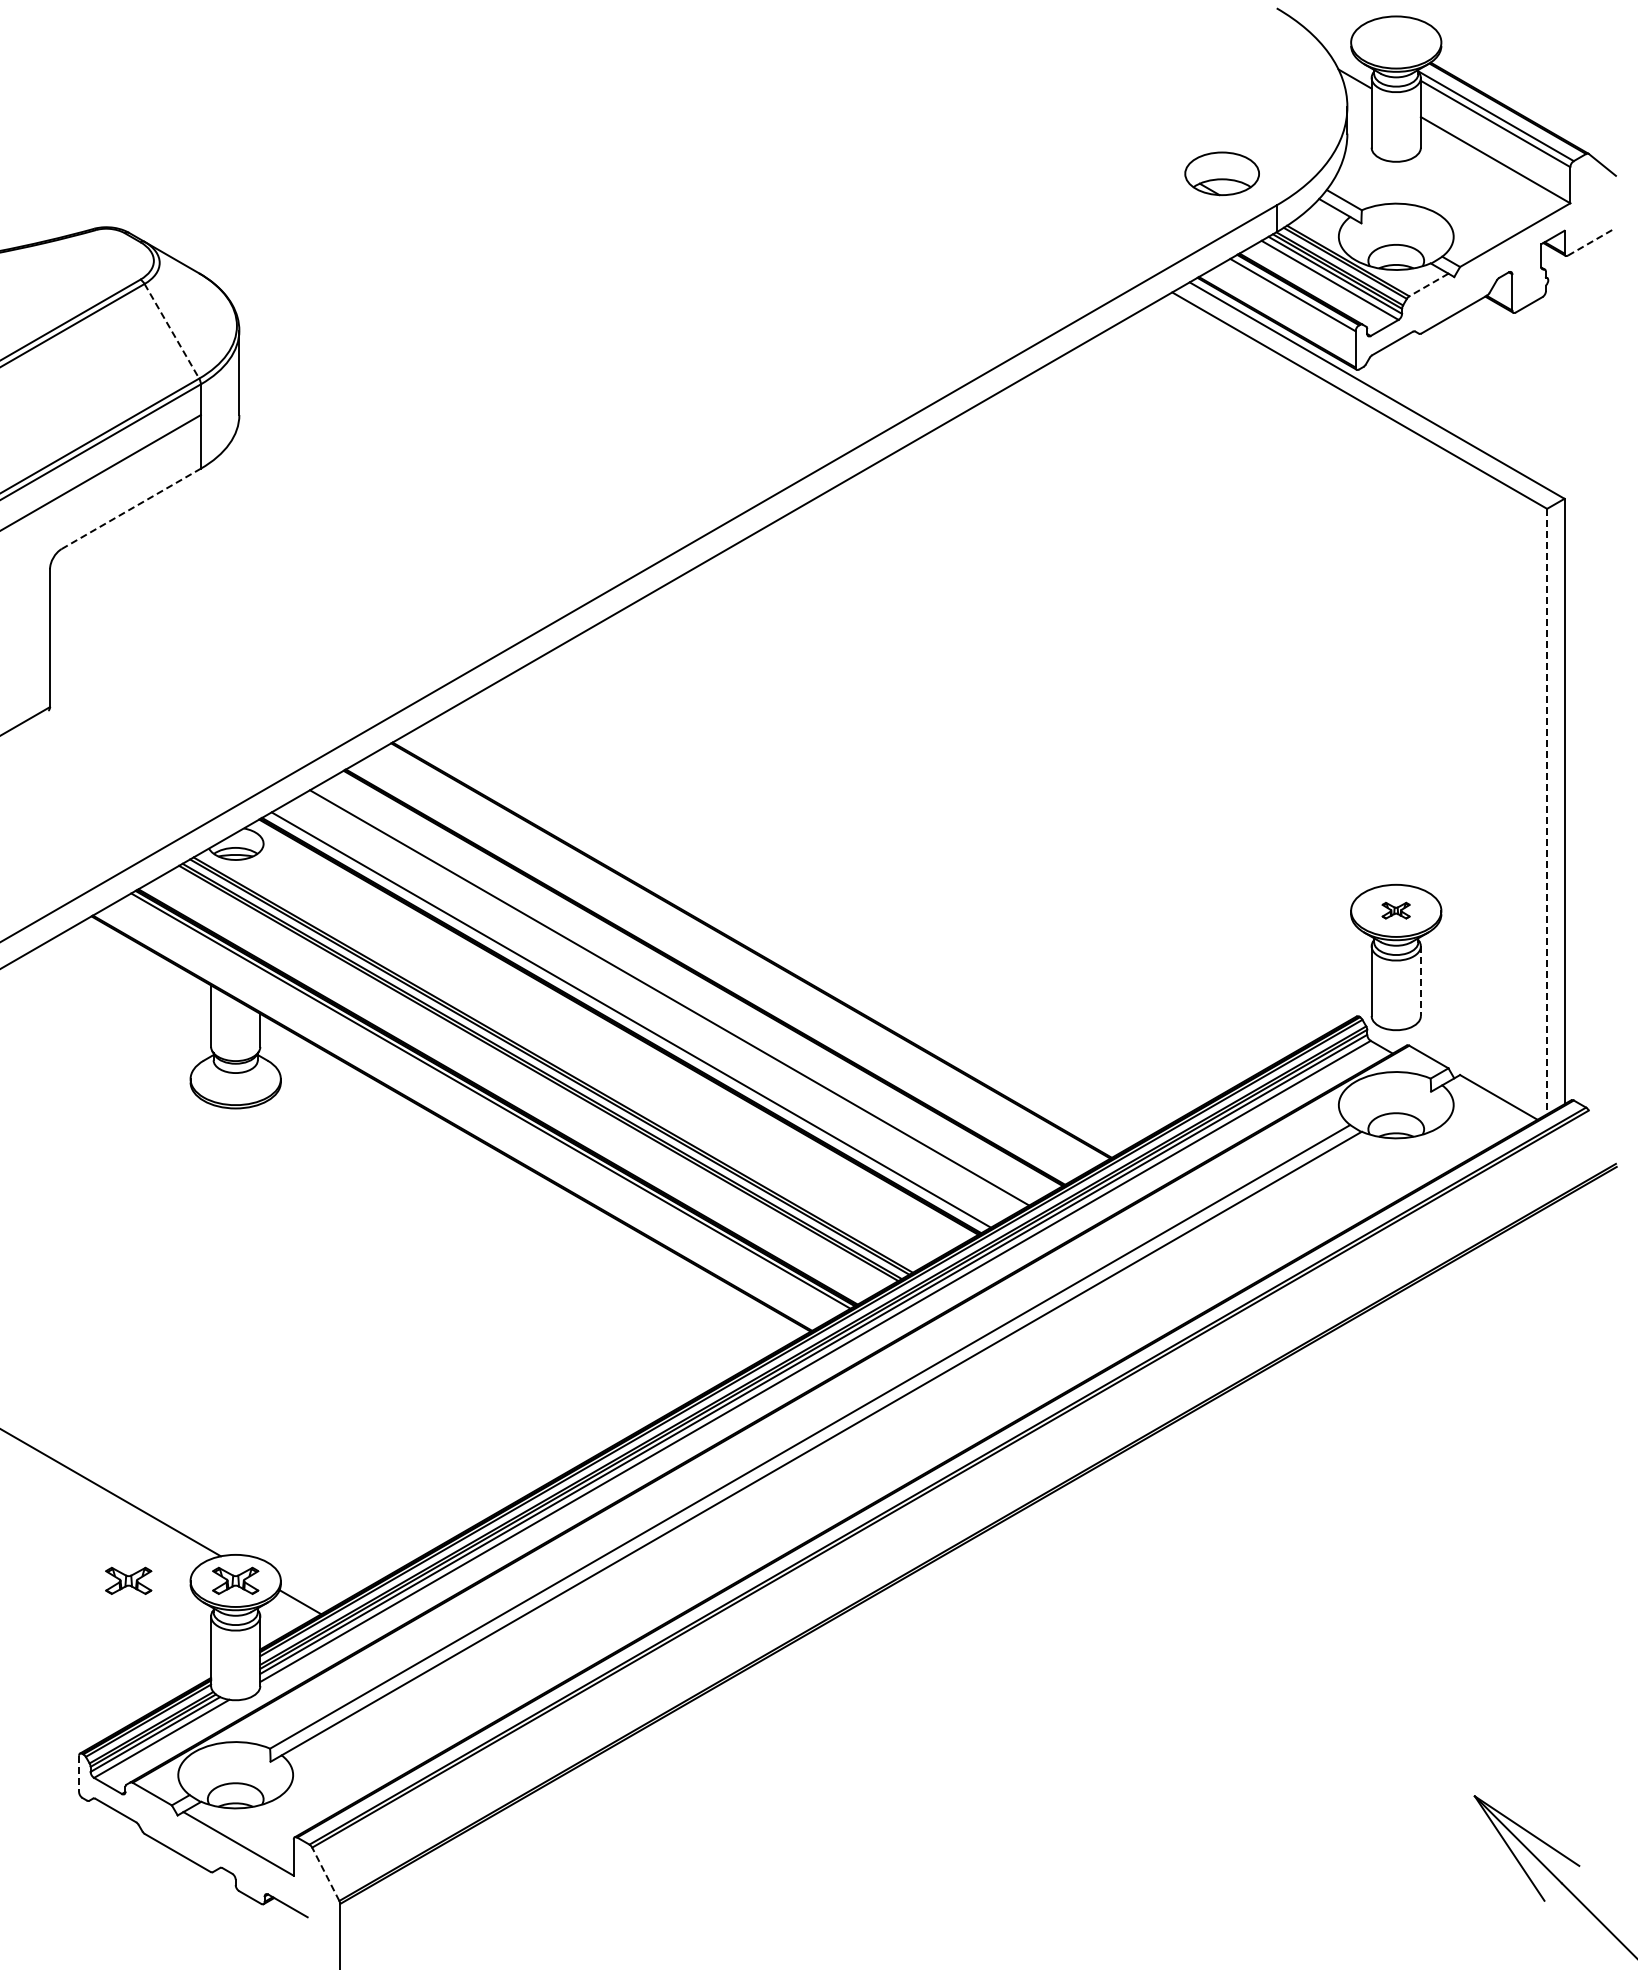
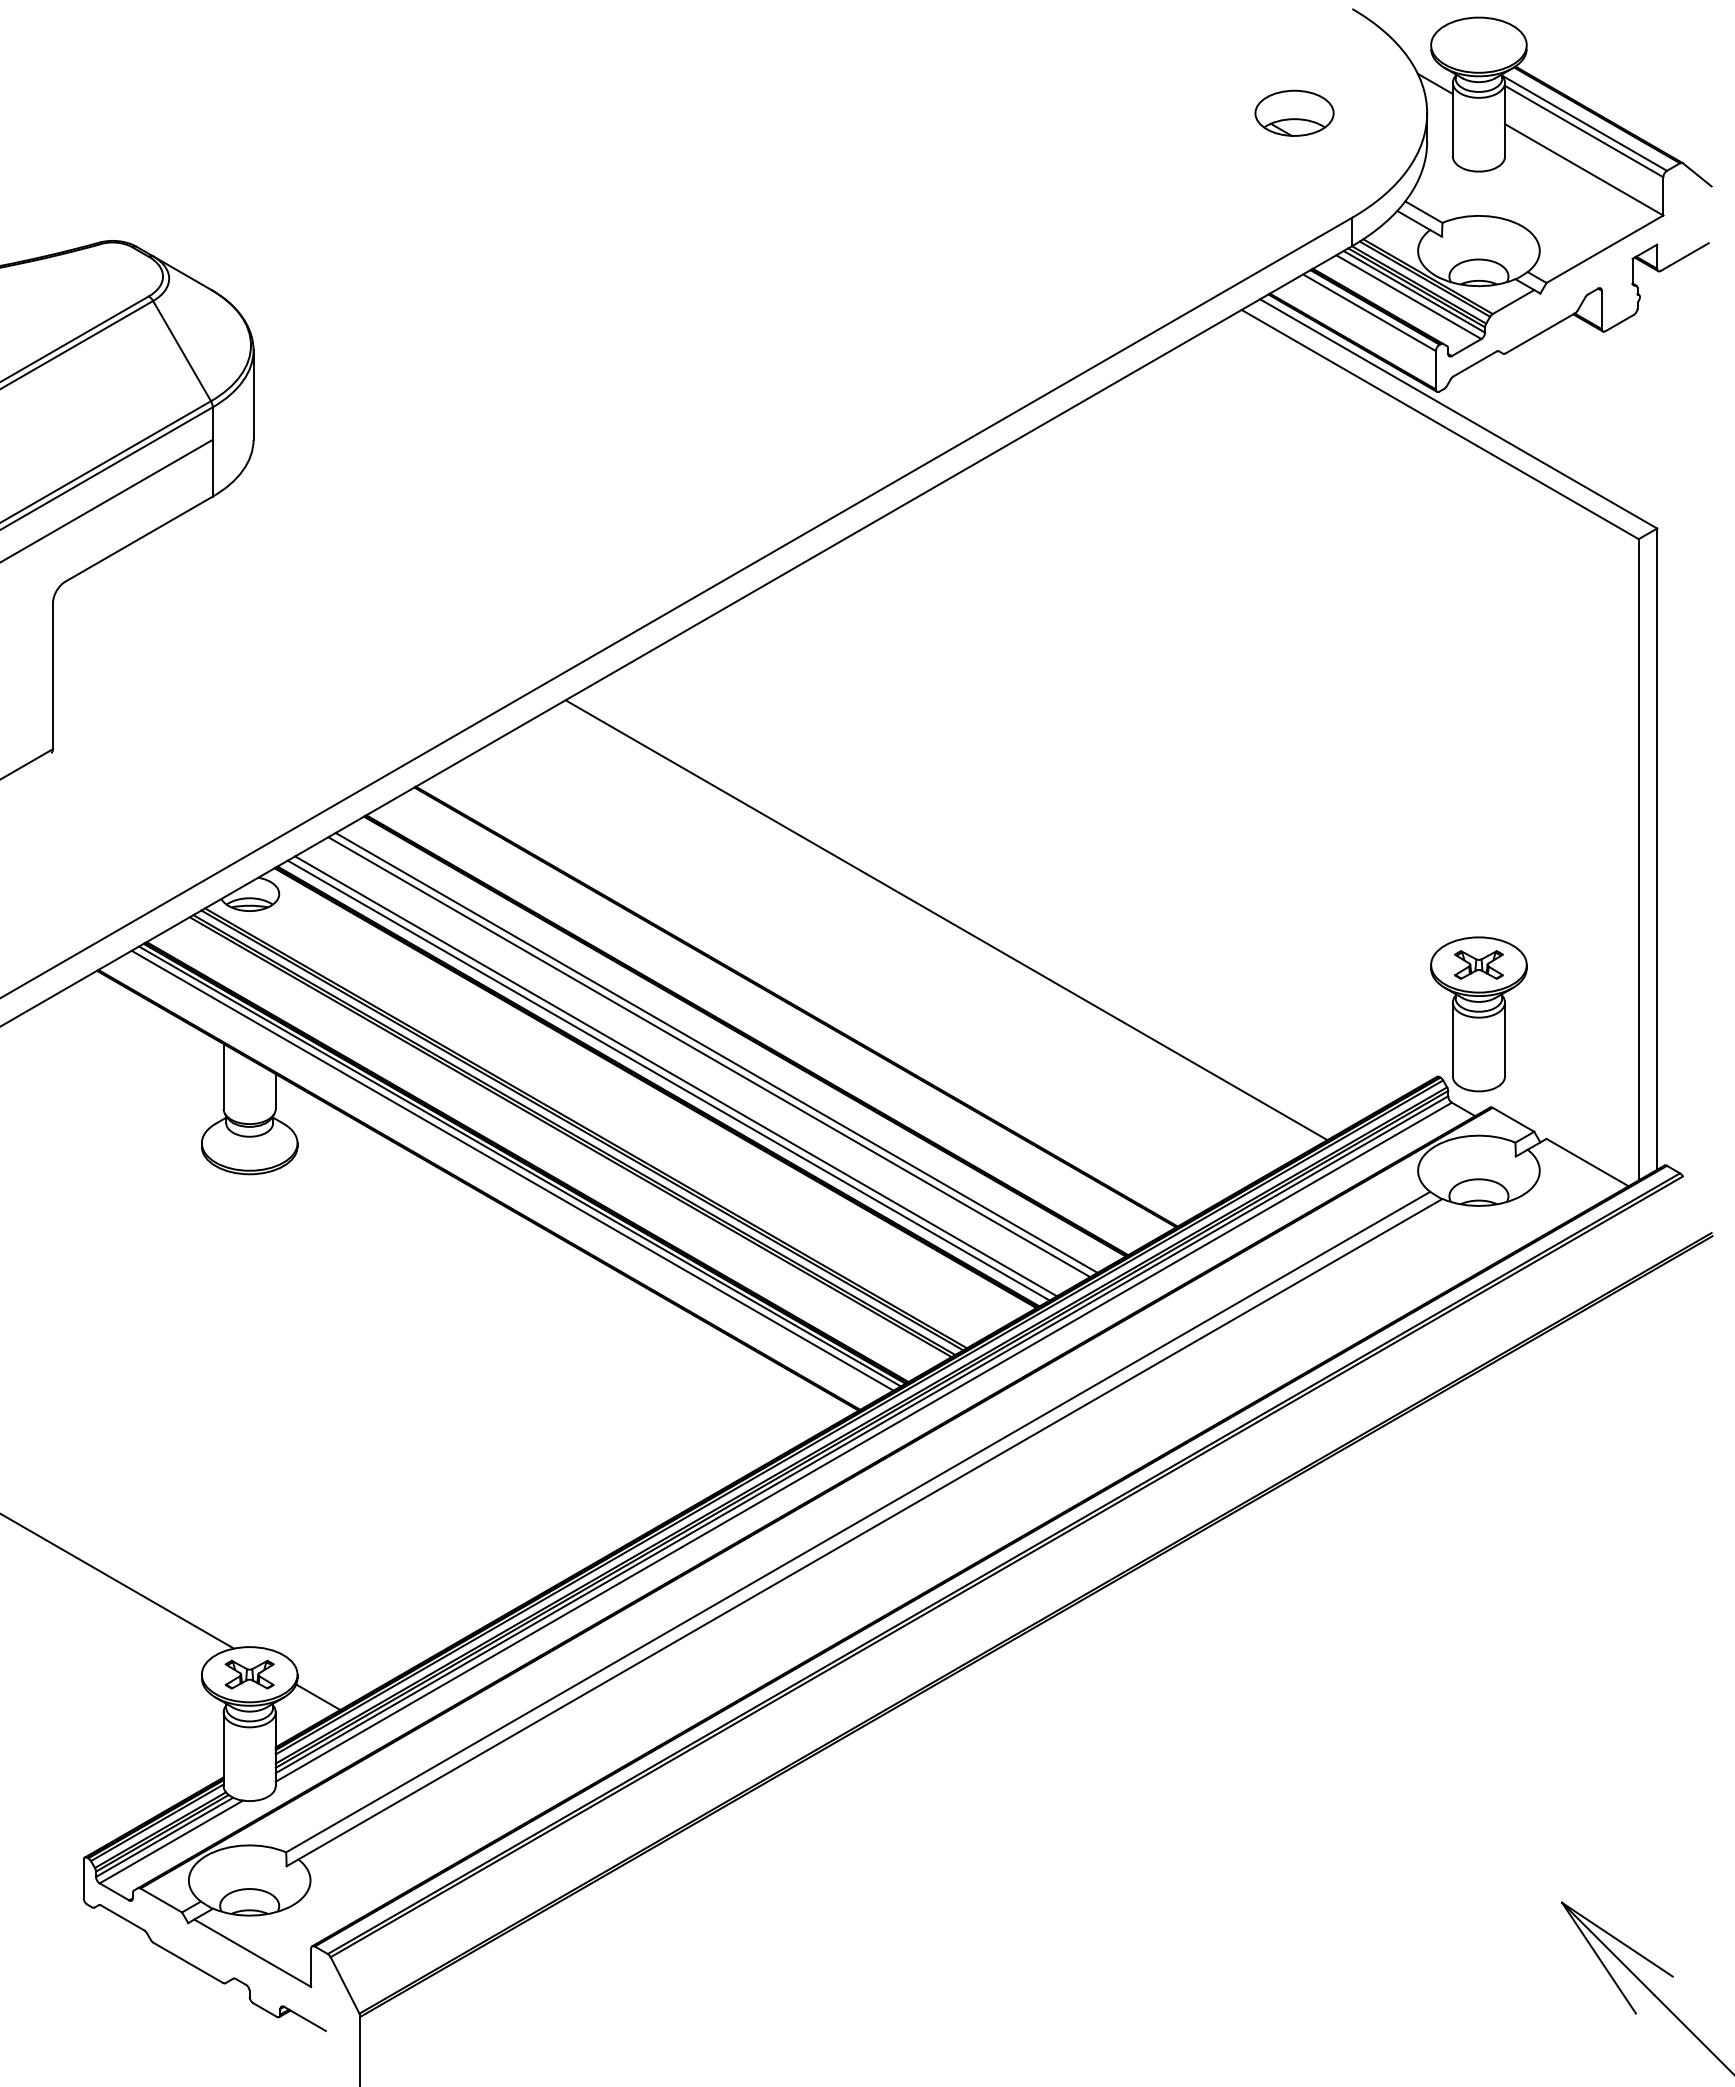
part: (1221, 173) -> (1293, 112), moved
line: (1591, 242) -> (1685, 257), dashed -> solid
line: (1428, 284) -> (1513, 301), dashed -> solid
line: (171, 331) -> (181, 351), dashed -> solid
line: (131, 508) -> (139, 538), dashed -> solid
line: (1547, 811) -> (1639, 859), dashed -> solid
line: (893, 868) -> (946, 920), added
part: (1395, 910) -> (1478, 964), size x1.67
line: (1420, 981) -> (1504, 1039), dashed -> solid
line: (676, 993) -> (716, 1052), added
line: (637, 1015) -> (675, 1075), added
line: (483, 1104) -> (512, 1170), added
part: (128, 1580) -> (136, 1674), removed
line: (79, 1774) -> (84, 1879), dashed -> solid
line: (325, 1874) -> (344, 1985), dashed -> solid

